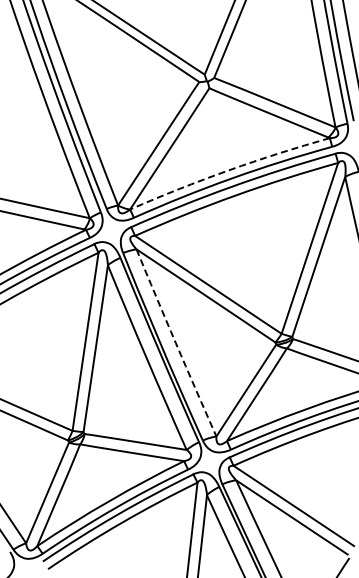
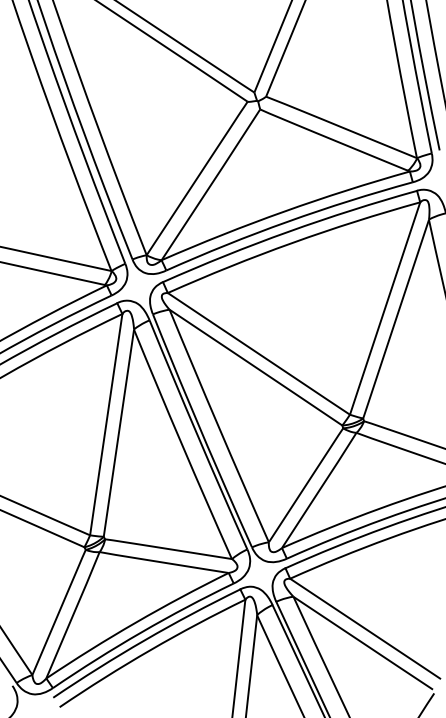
arc: (228, 170) -> (283, 211), dashed -> solid
arc: (175, 343) -> (218, 426), dashed -> solid

